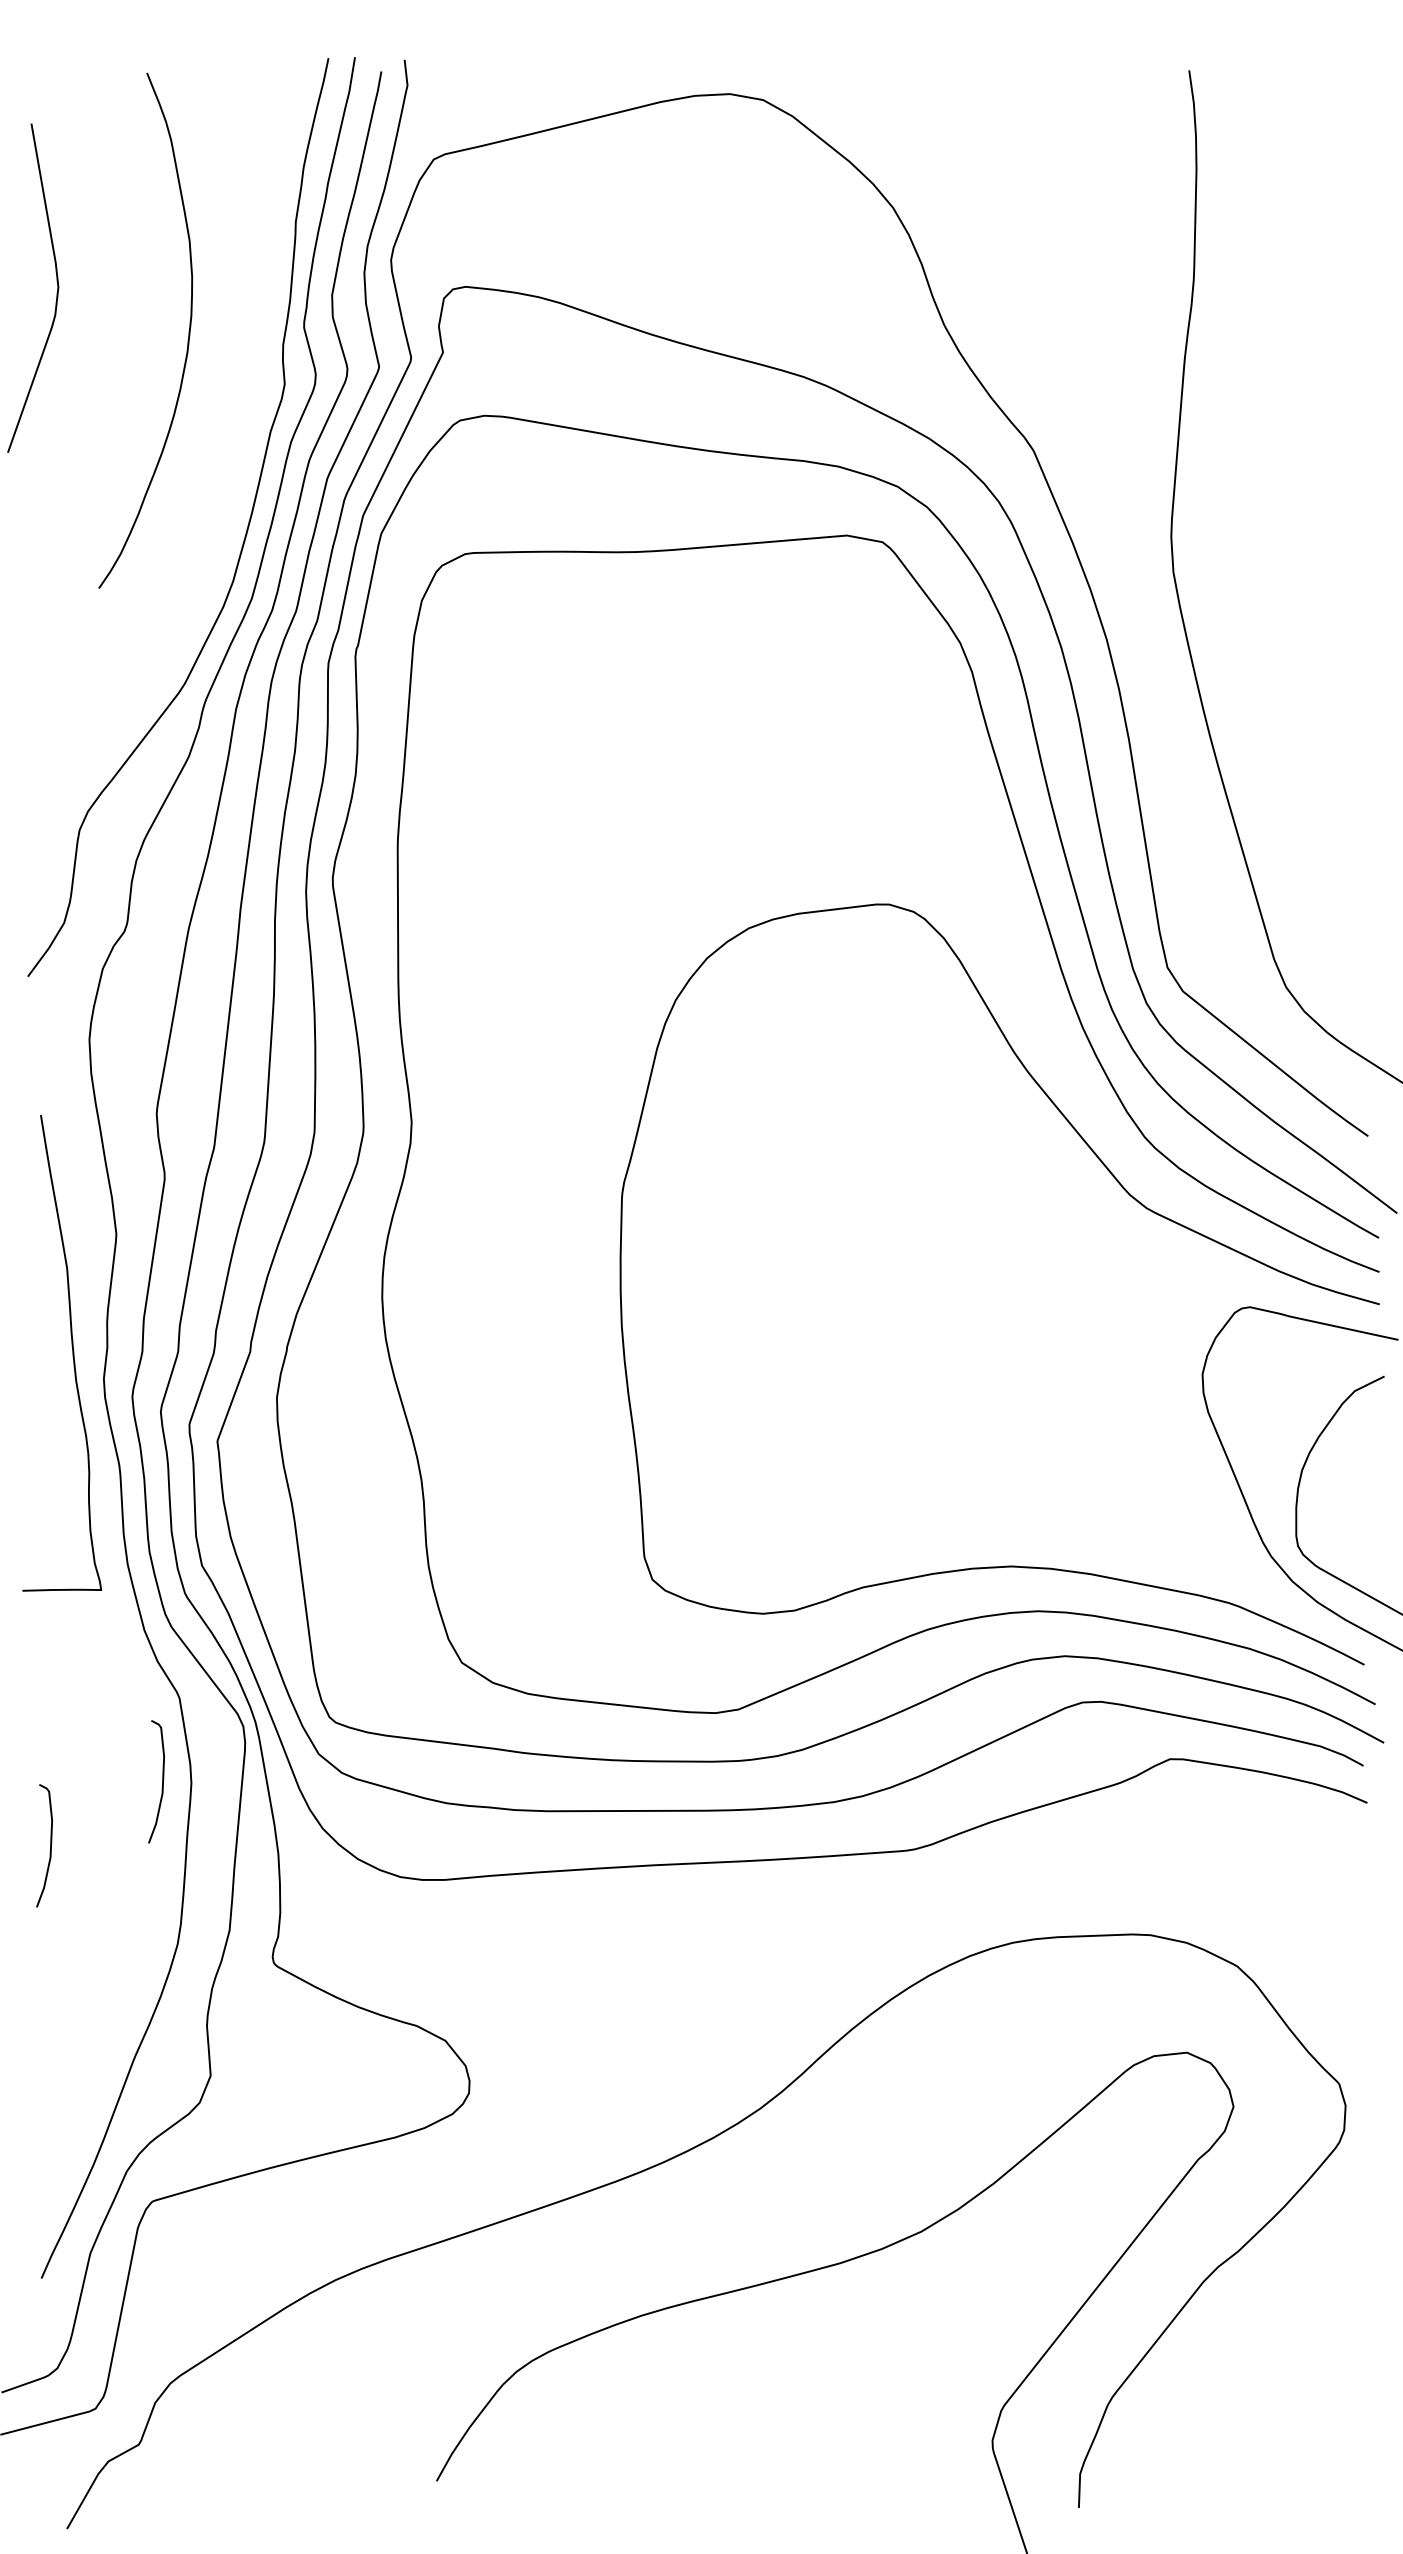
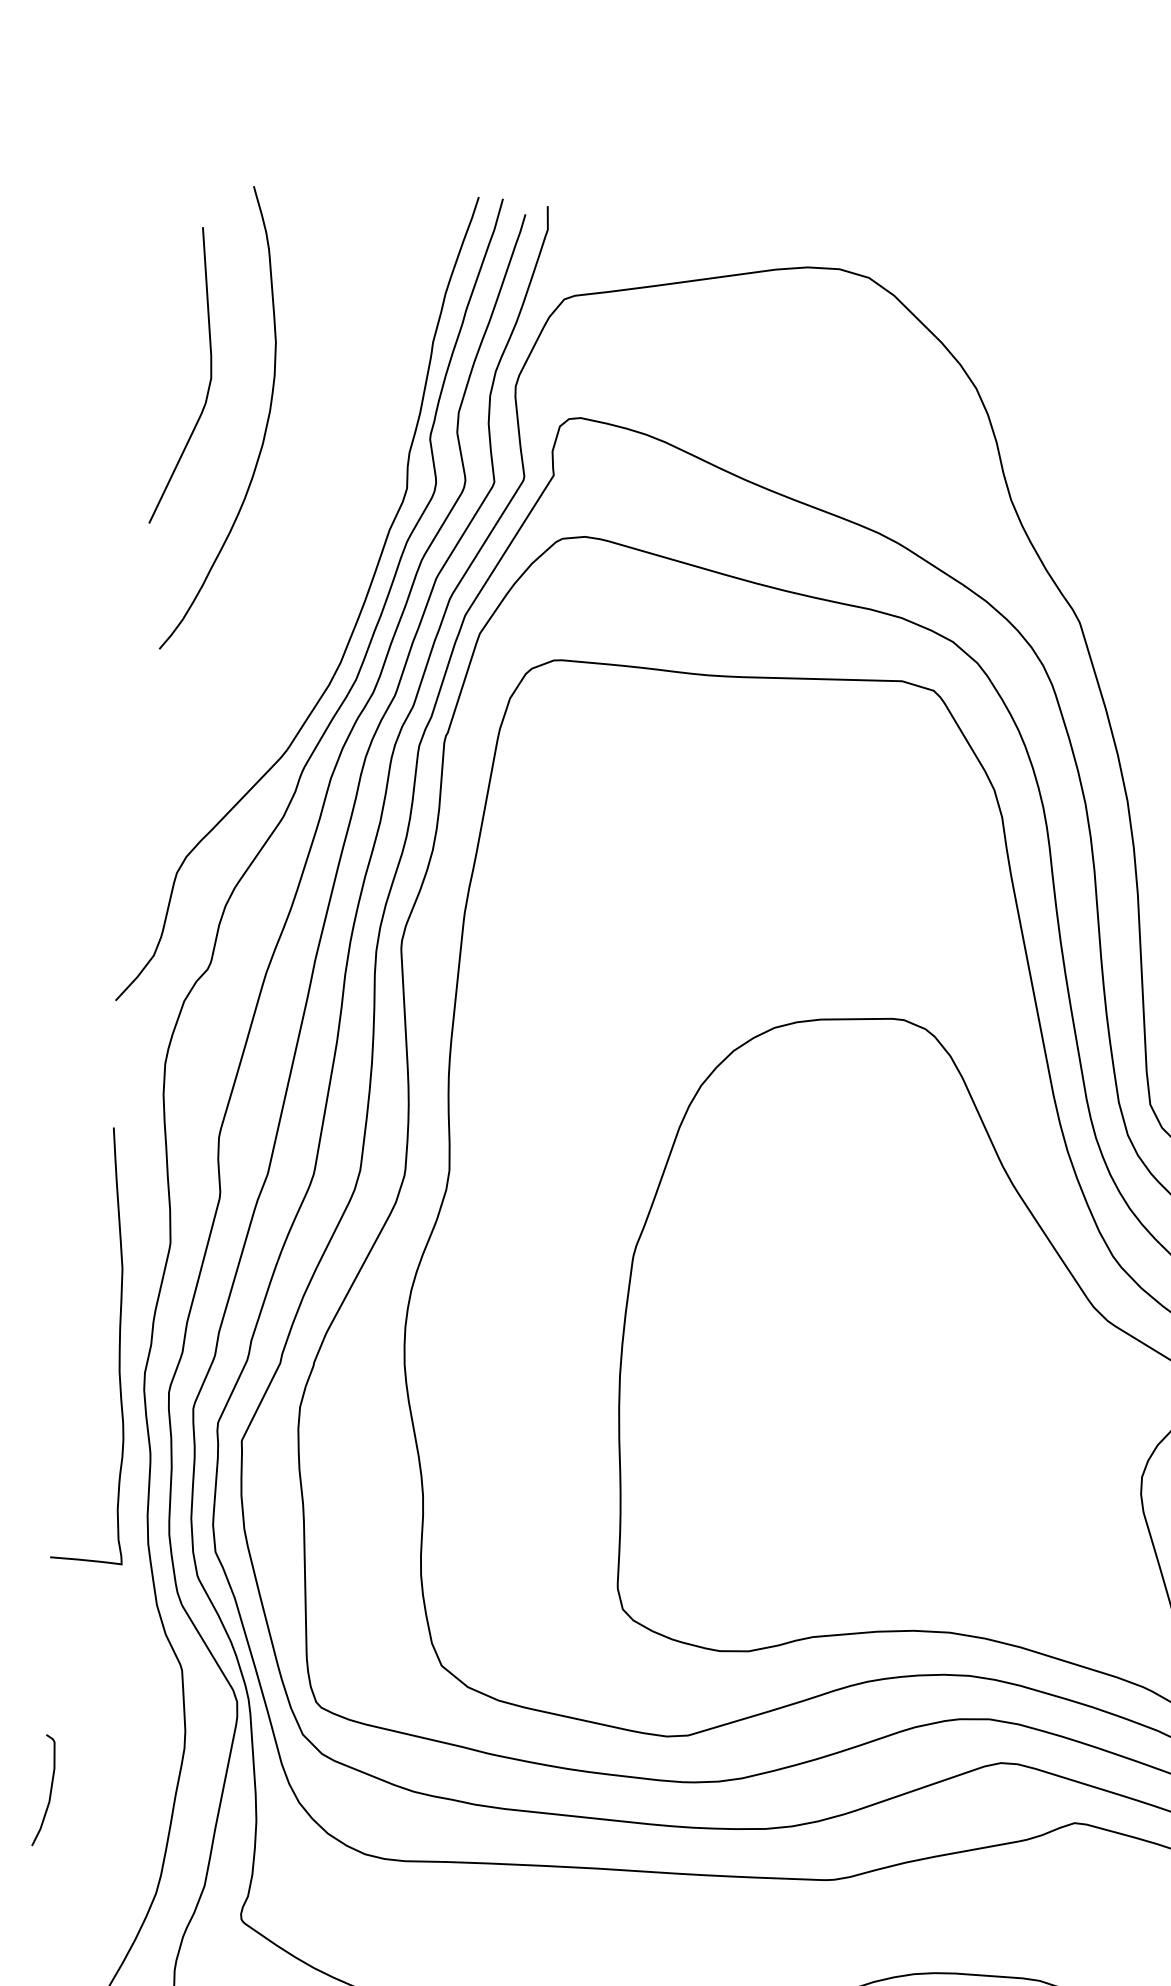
curve: (188, 330) -> (266, 423), moved
curve: (162, 1781) -> (158, 1744), removed

